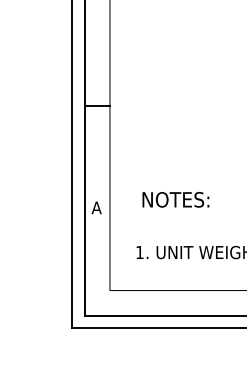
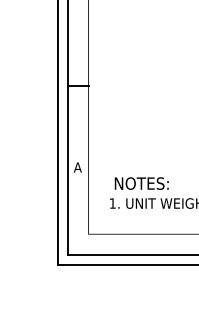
text: (175, 199) -> (141, 183), moved

